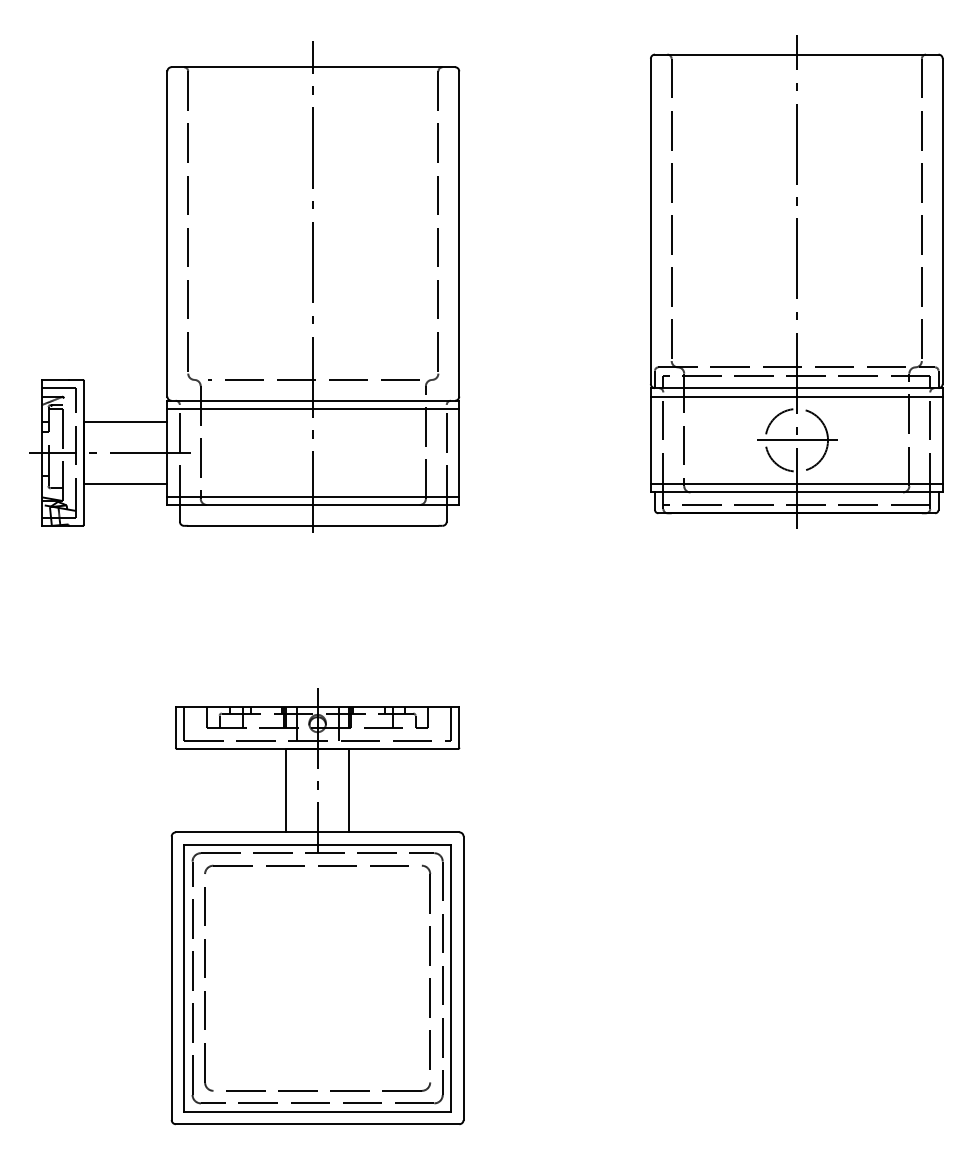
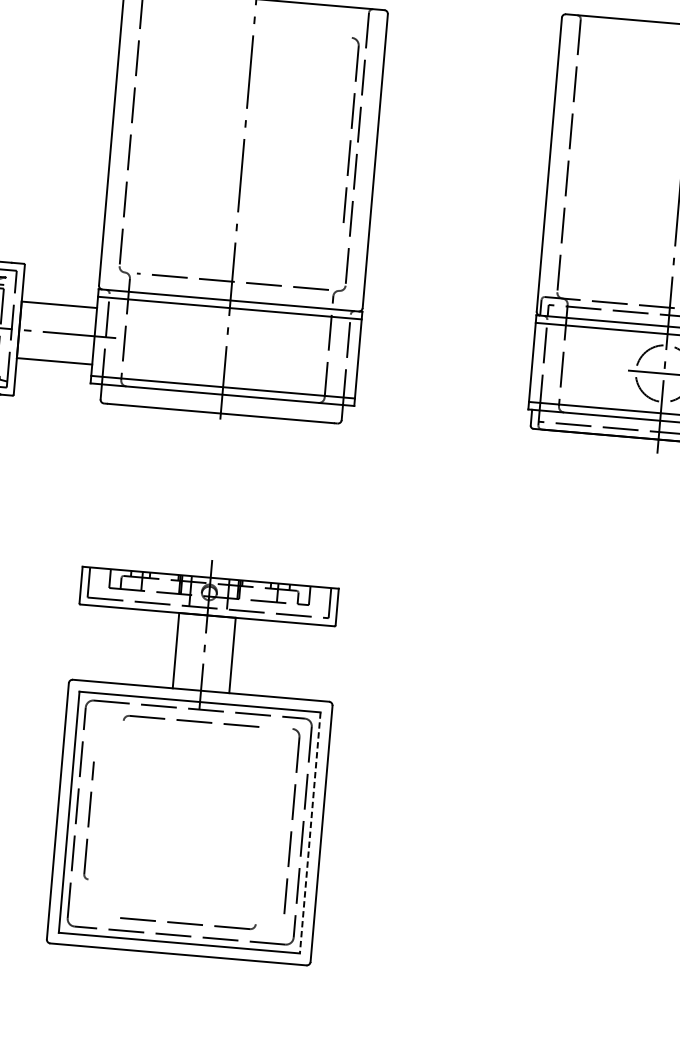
part: (426, 201) -> (348, 129), added
part: (306, 868) -> (188, 722), size x0.7
line: (451, 978) -> (310, 833), solid -> dashed
part: (208, 989) -> (90, 824), size x0.6
part: (328, 1086) -> (191, 921), size x0.7

